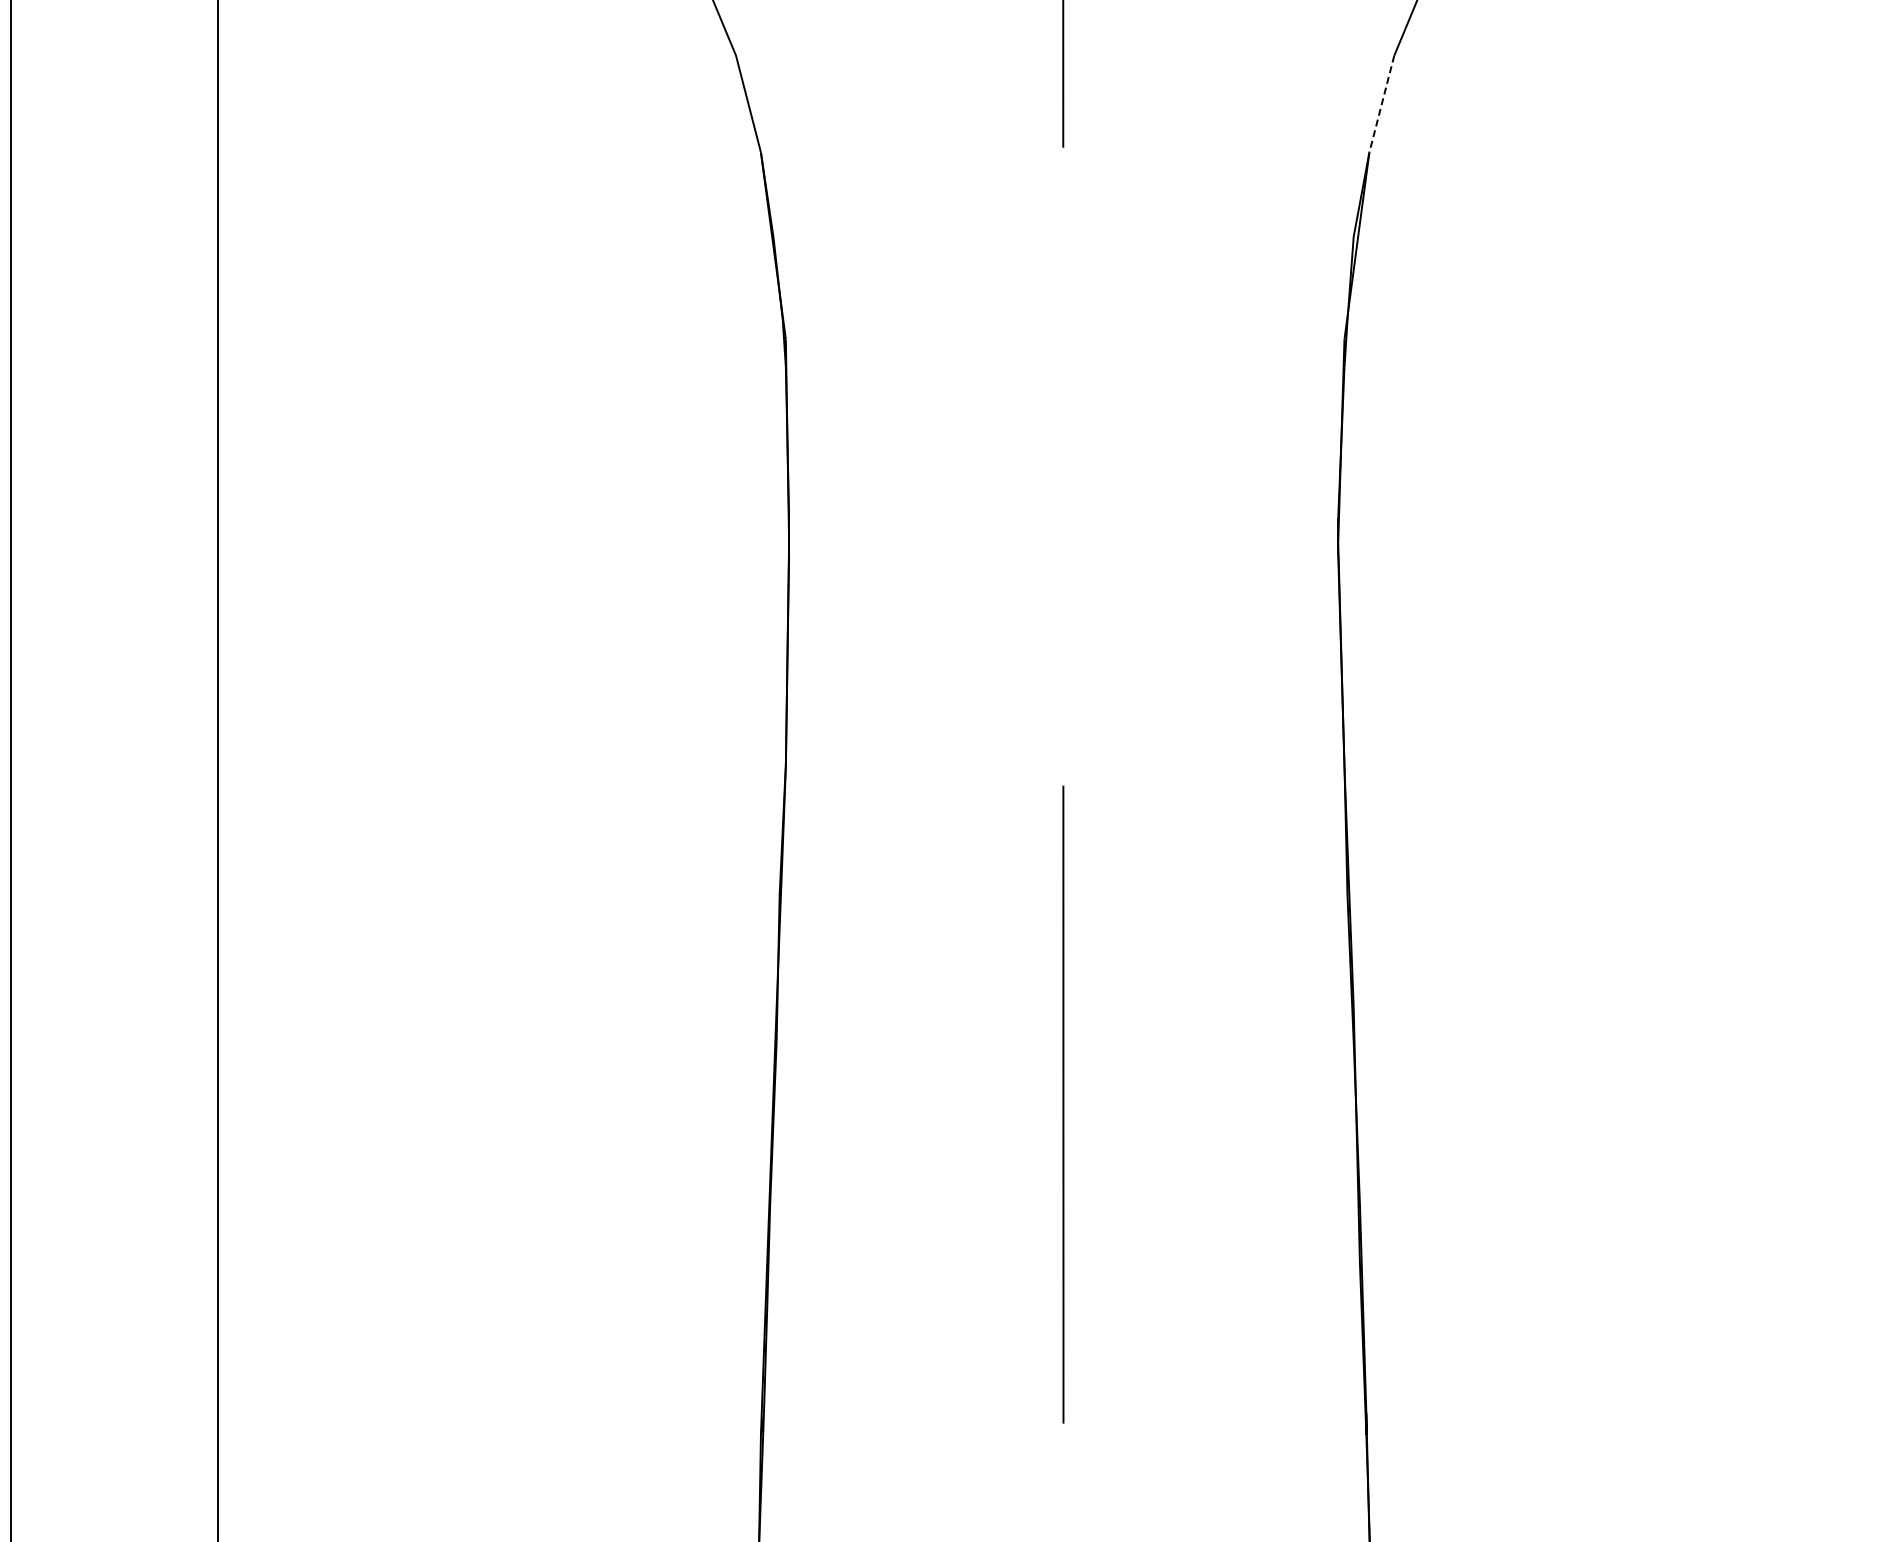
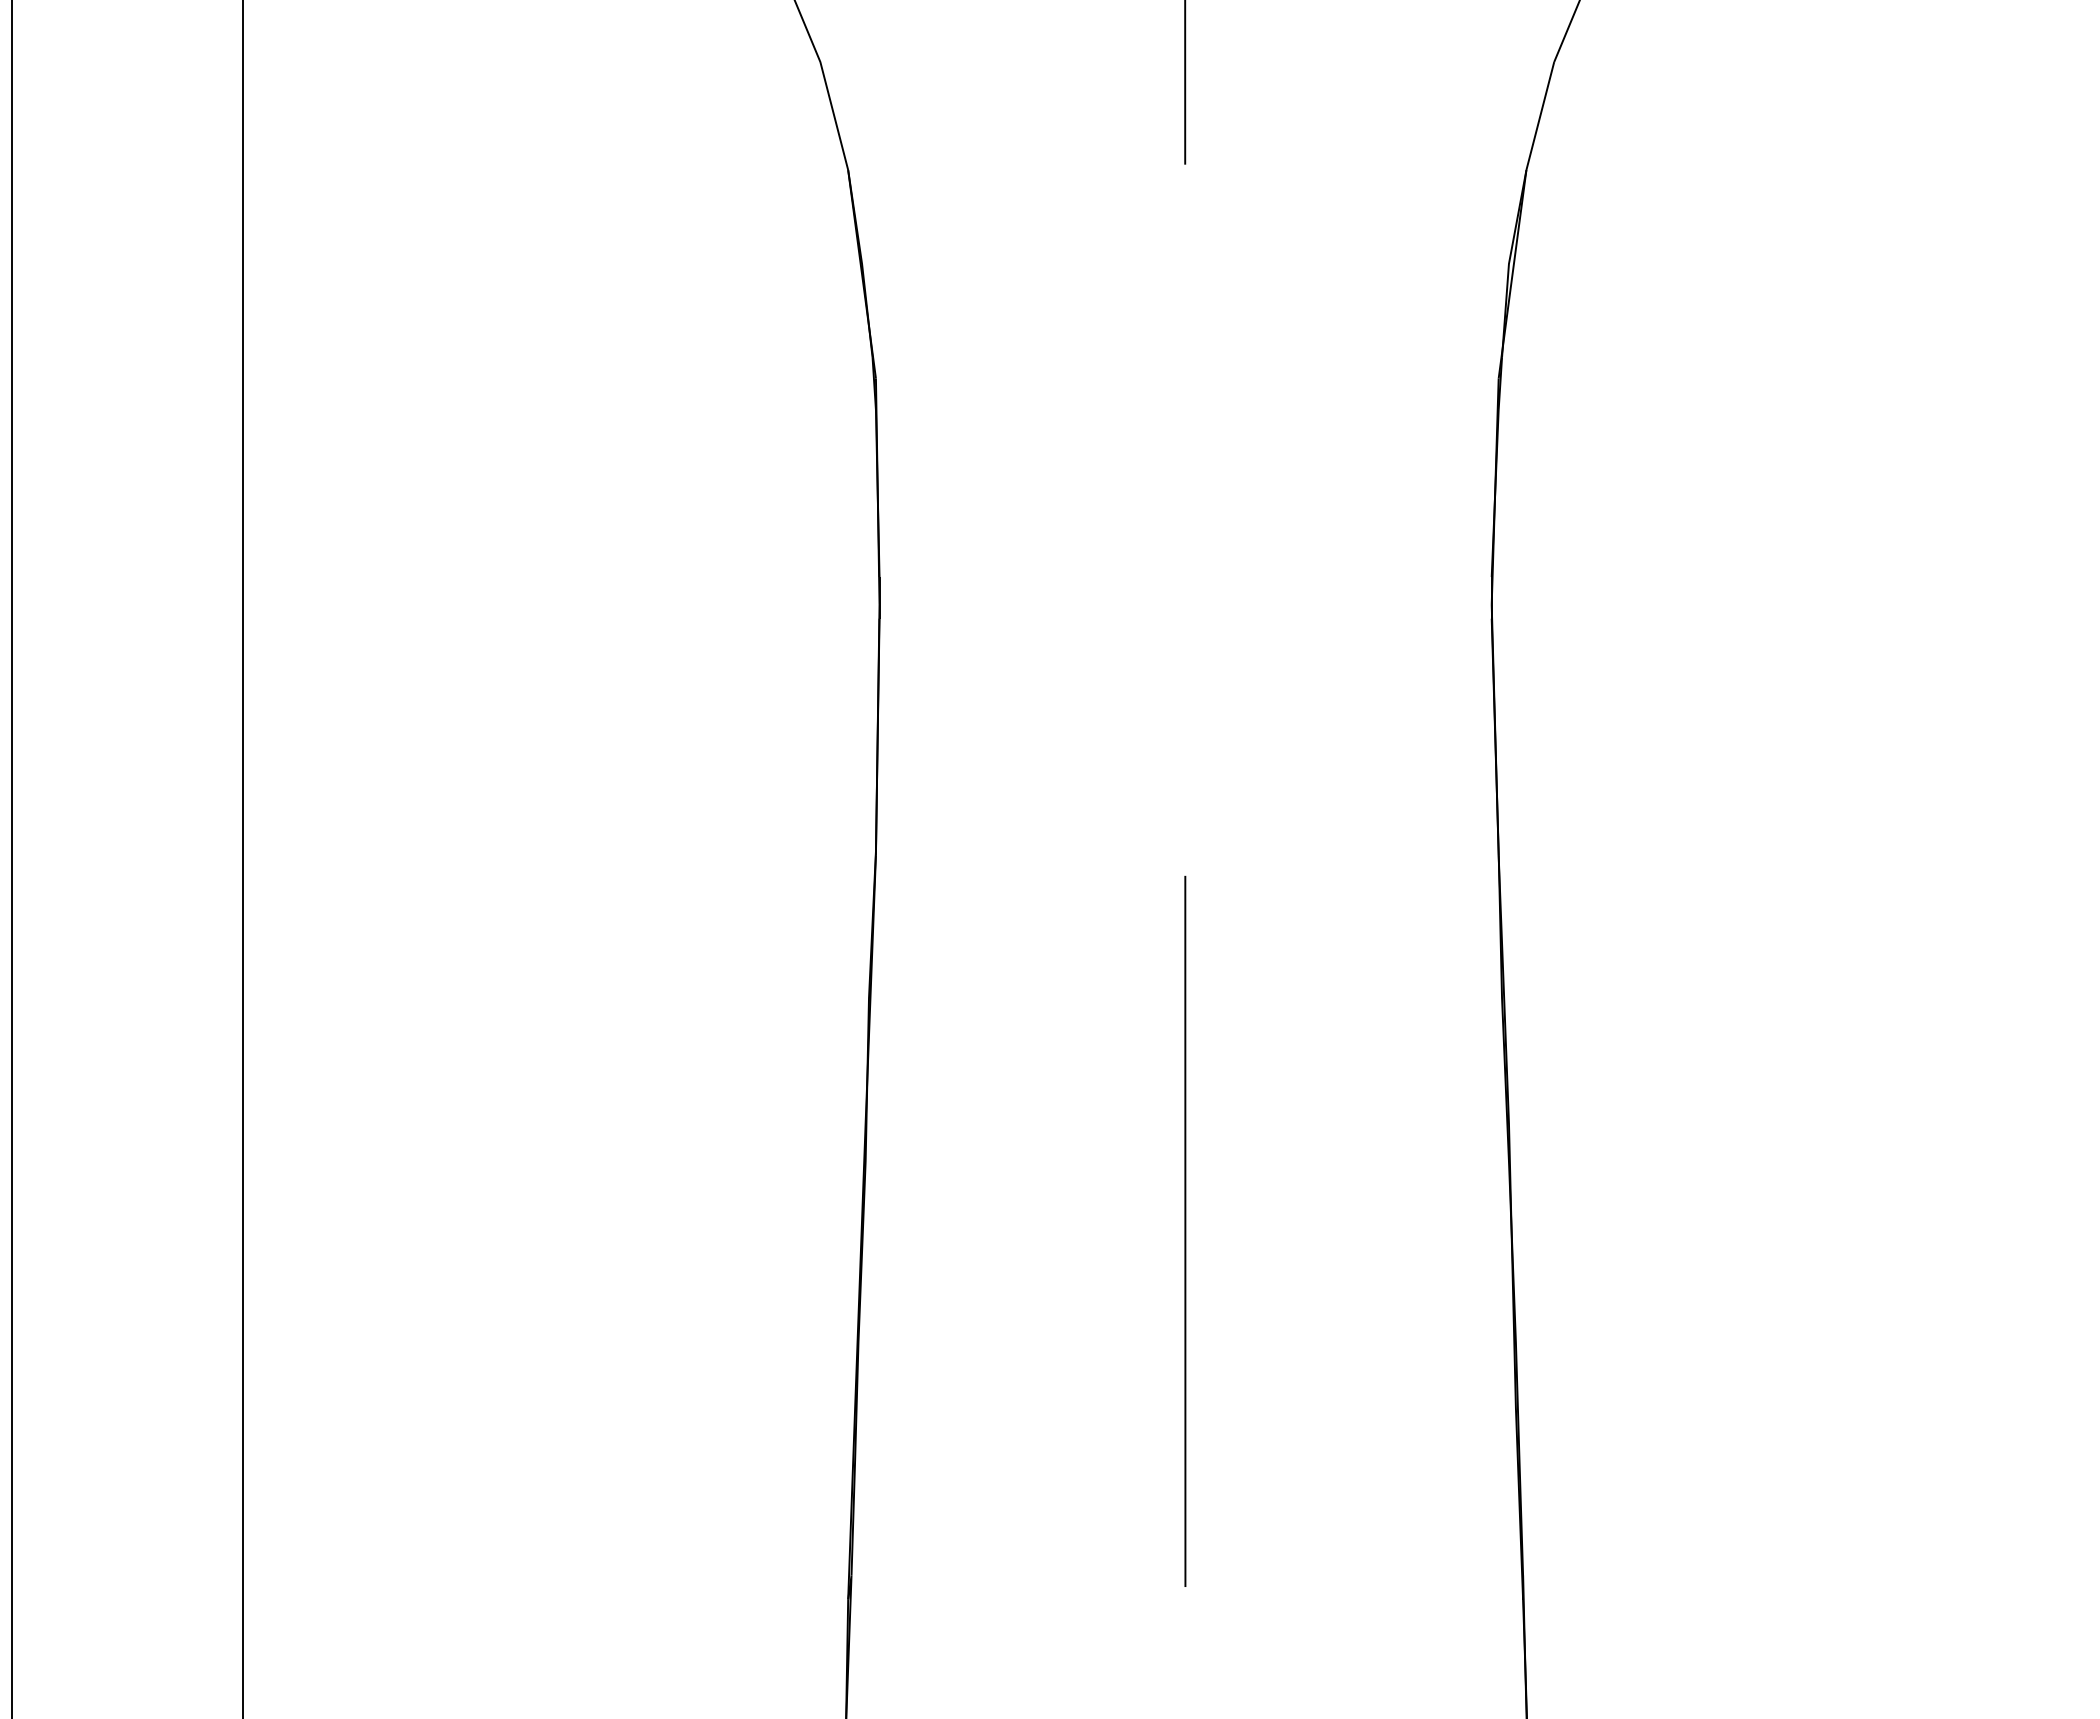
line: (1381, 104) -> (1539, 116), dashed -> solid

